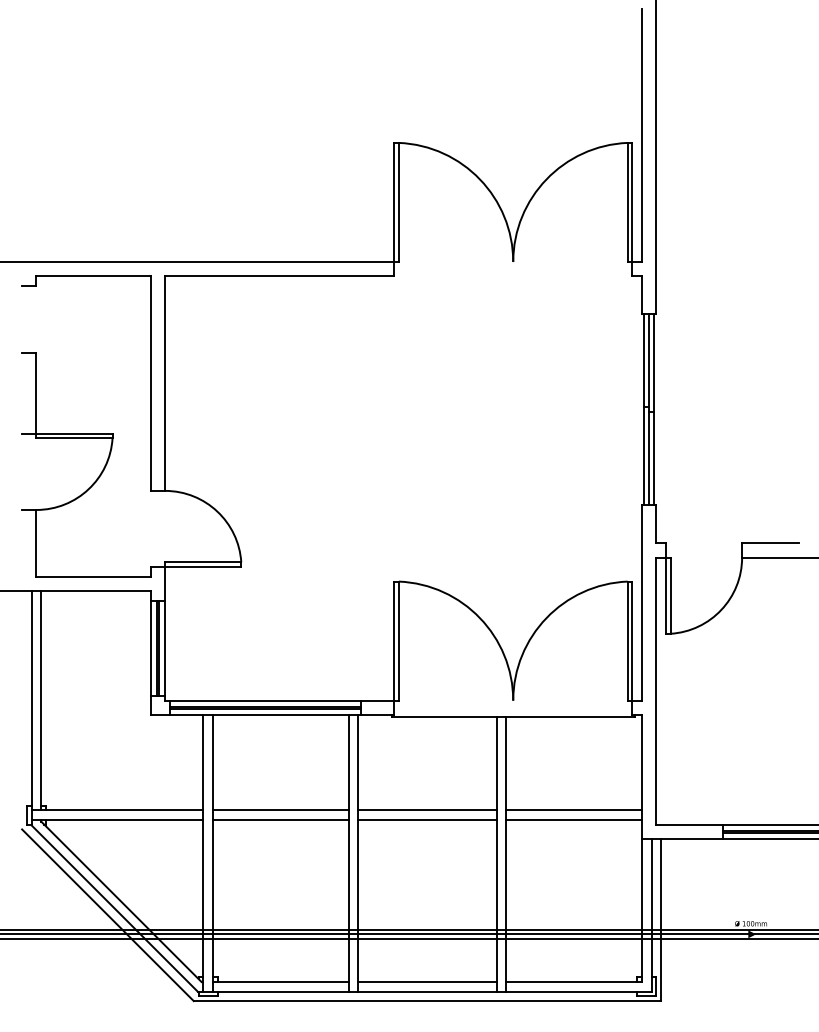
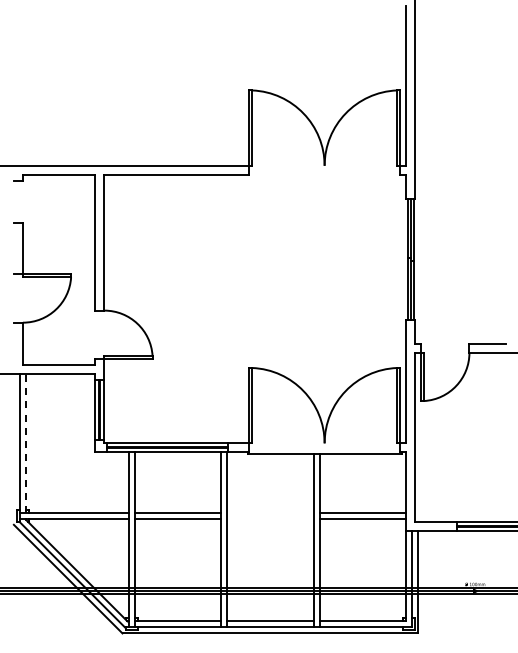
line: (40, 699) -> (25, 442), solid -> dashed
line: (427, 809) -> (270, 512), removed
line: (427, 819) -> (270, 518), removed

